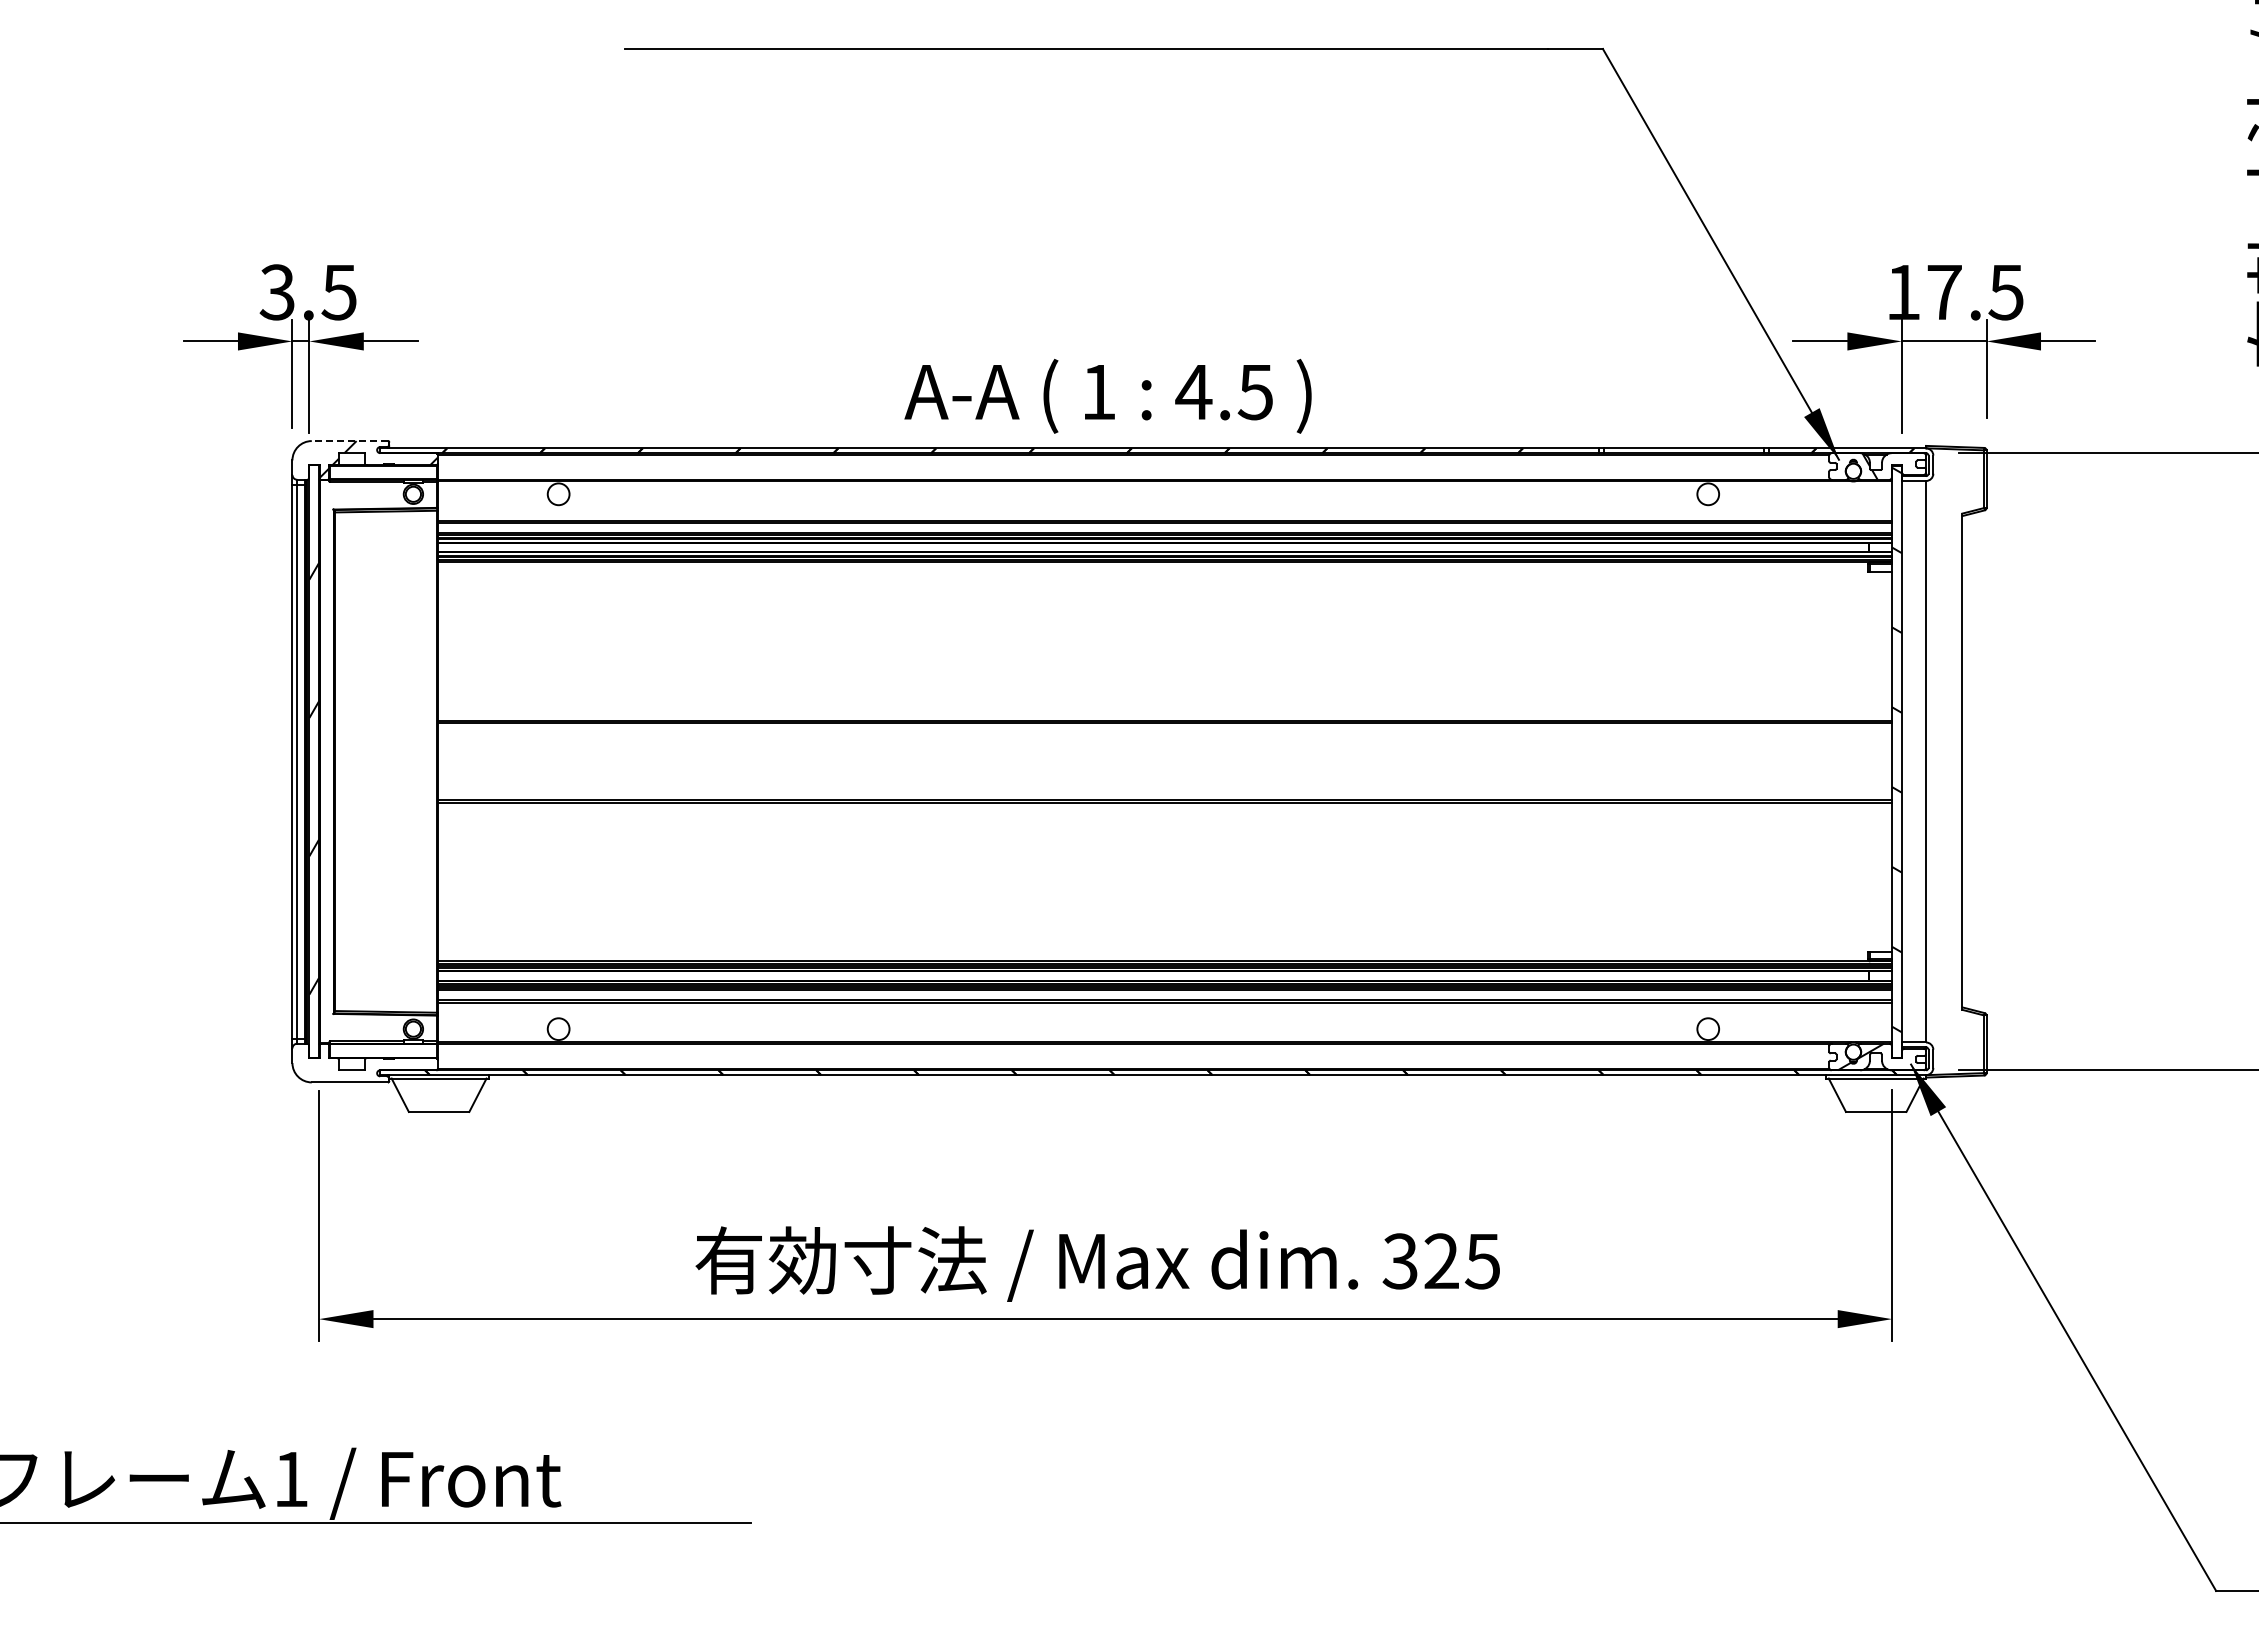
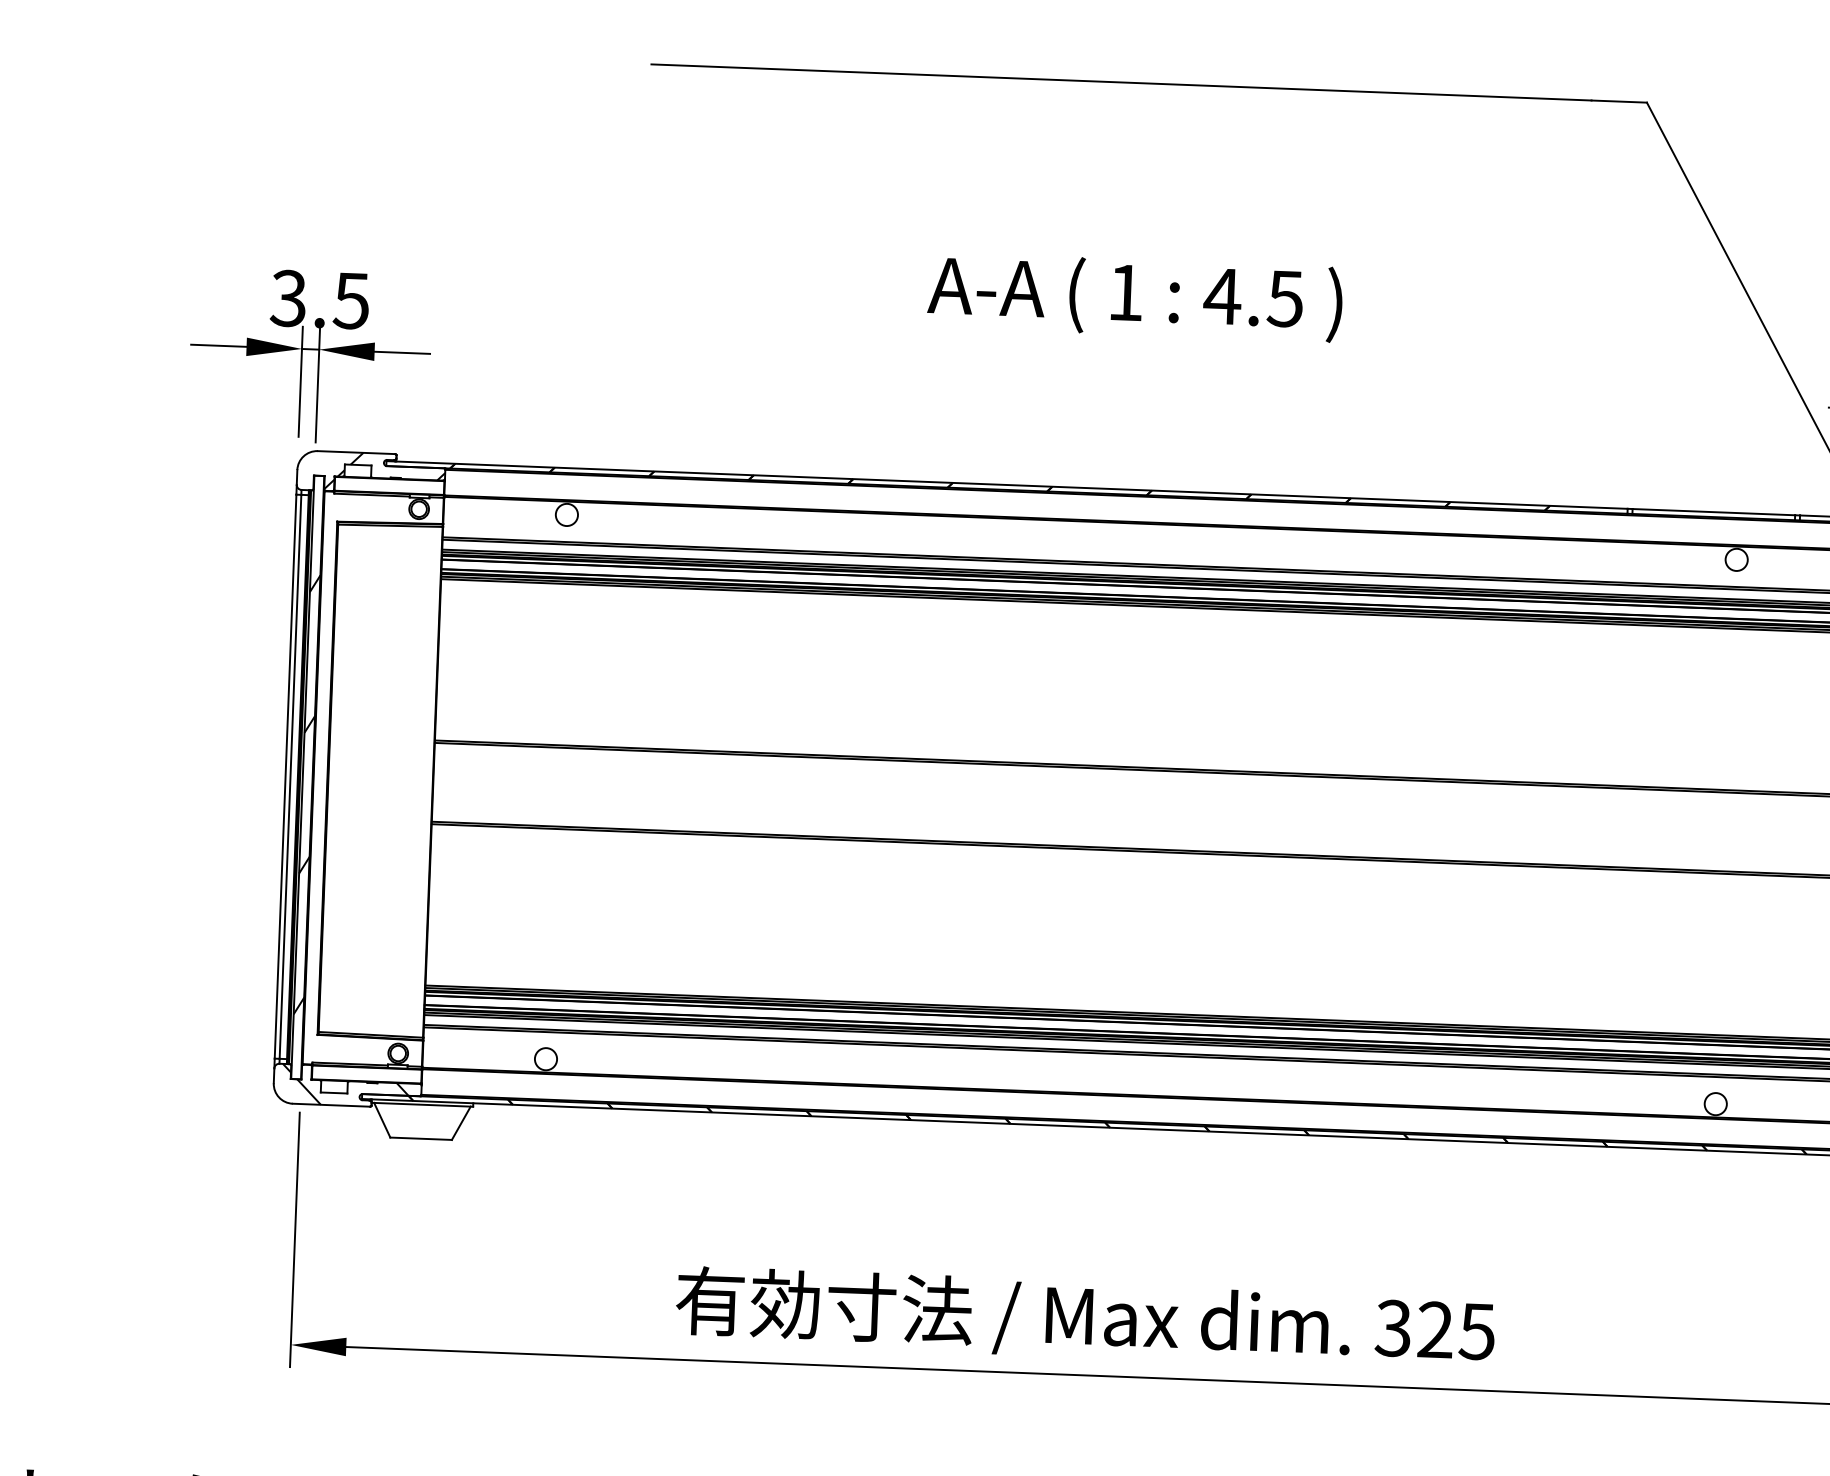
text: (1107, 395) -> (1134, 296), moved
line: (349, 441) -> (356, 453), dashed -> solid
hatch: (362, 1062) -> (345, 1085), added

